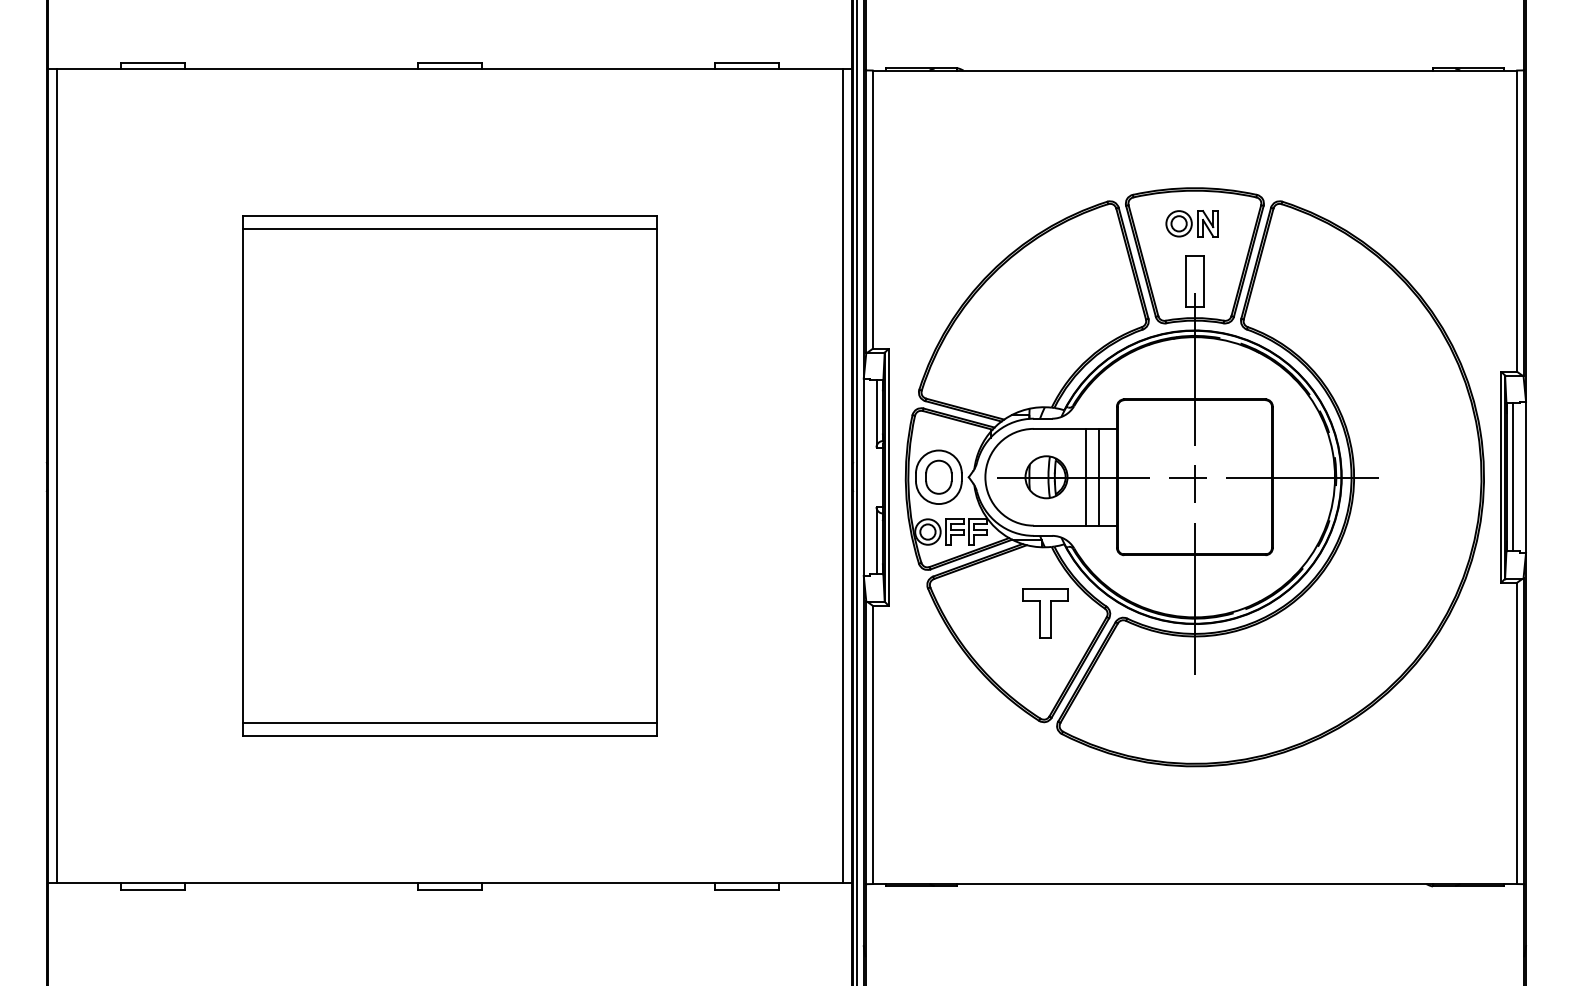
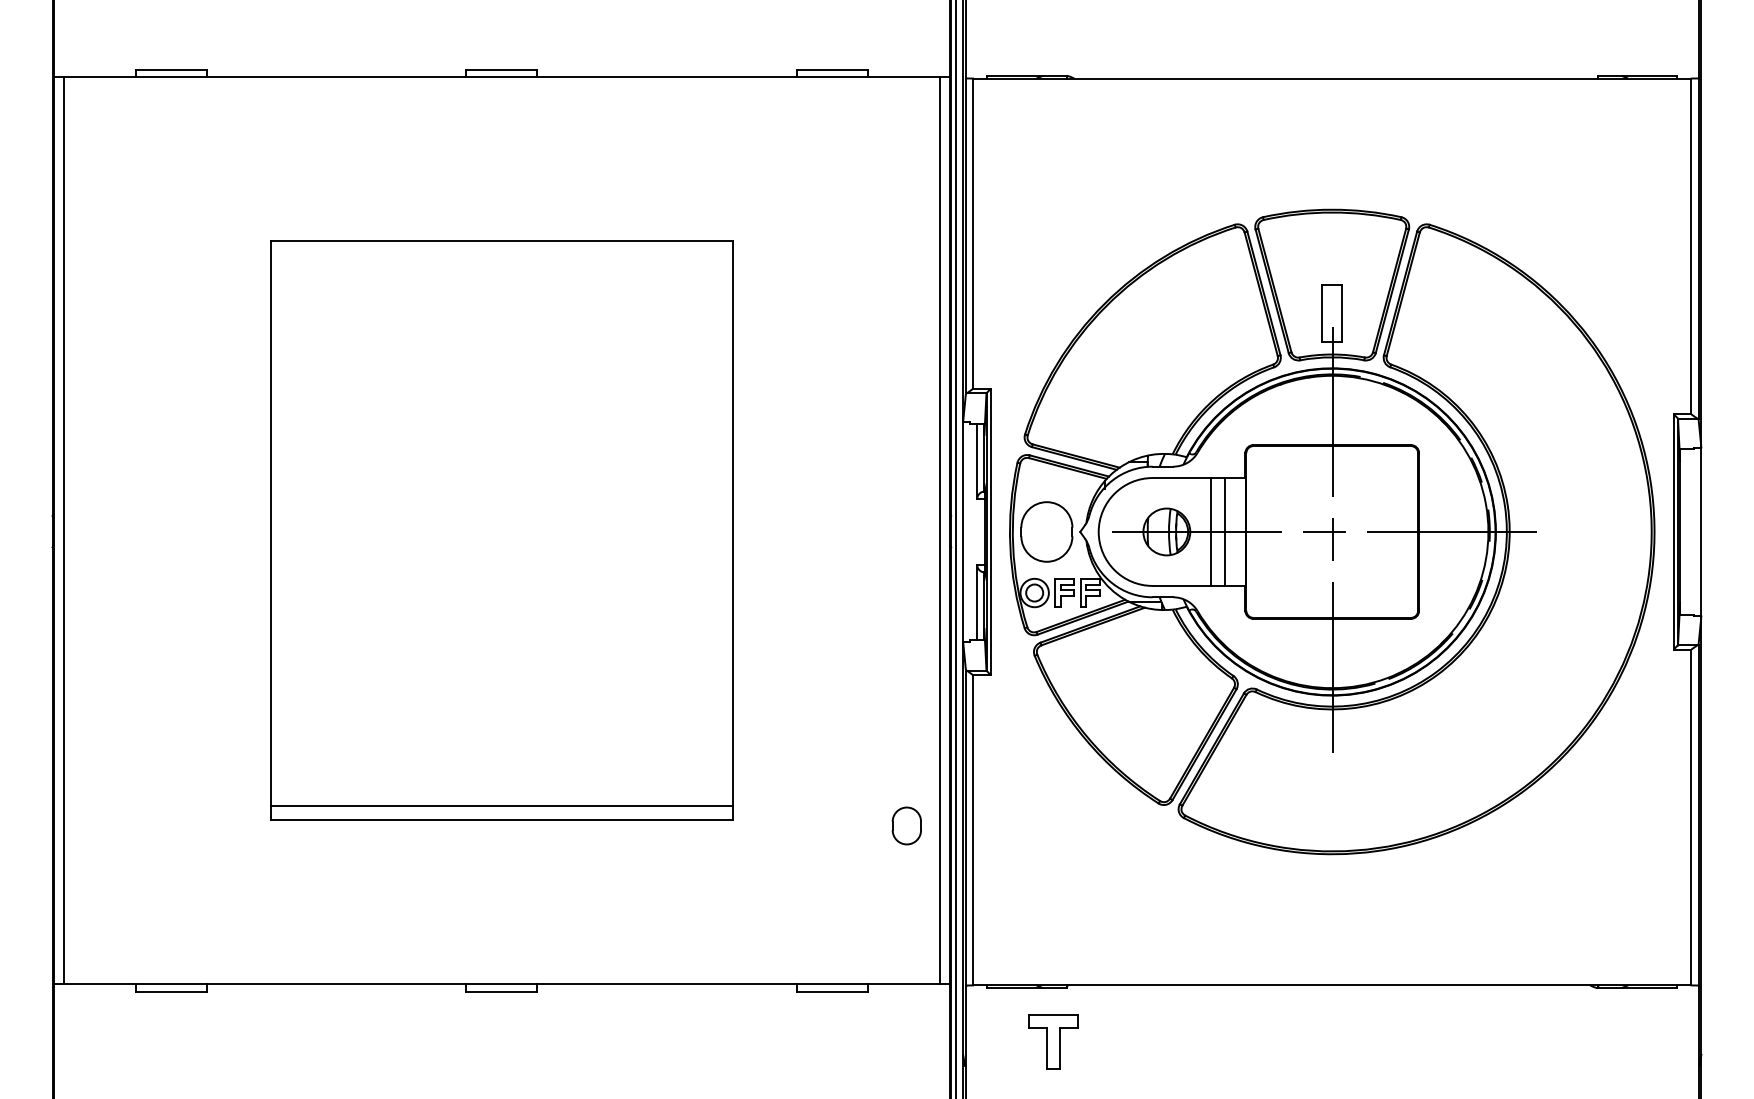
part: (1191, 223) -> (1328, 249), removed
line: (449, 229) -> (501, 255), removed
part: (938, 476) -> (906, 825), moved
line: (1513, 476) -> (1687, 531), removed
part: (1045, 613) -> (1053, 1041), moved

